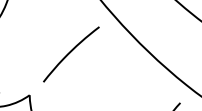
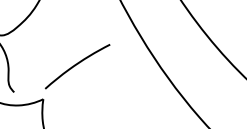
curve: (70, 53) -> (76, 65), moved

